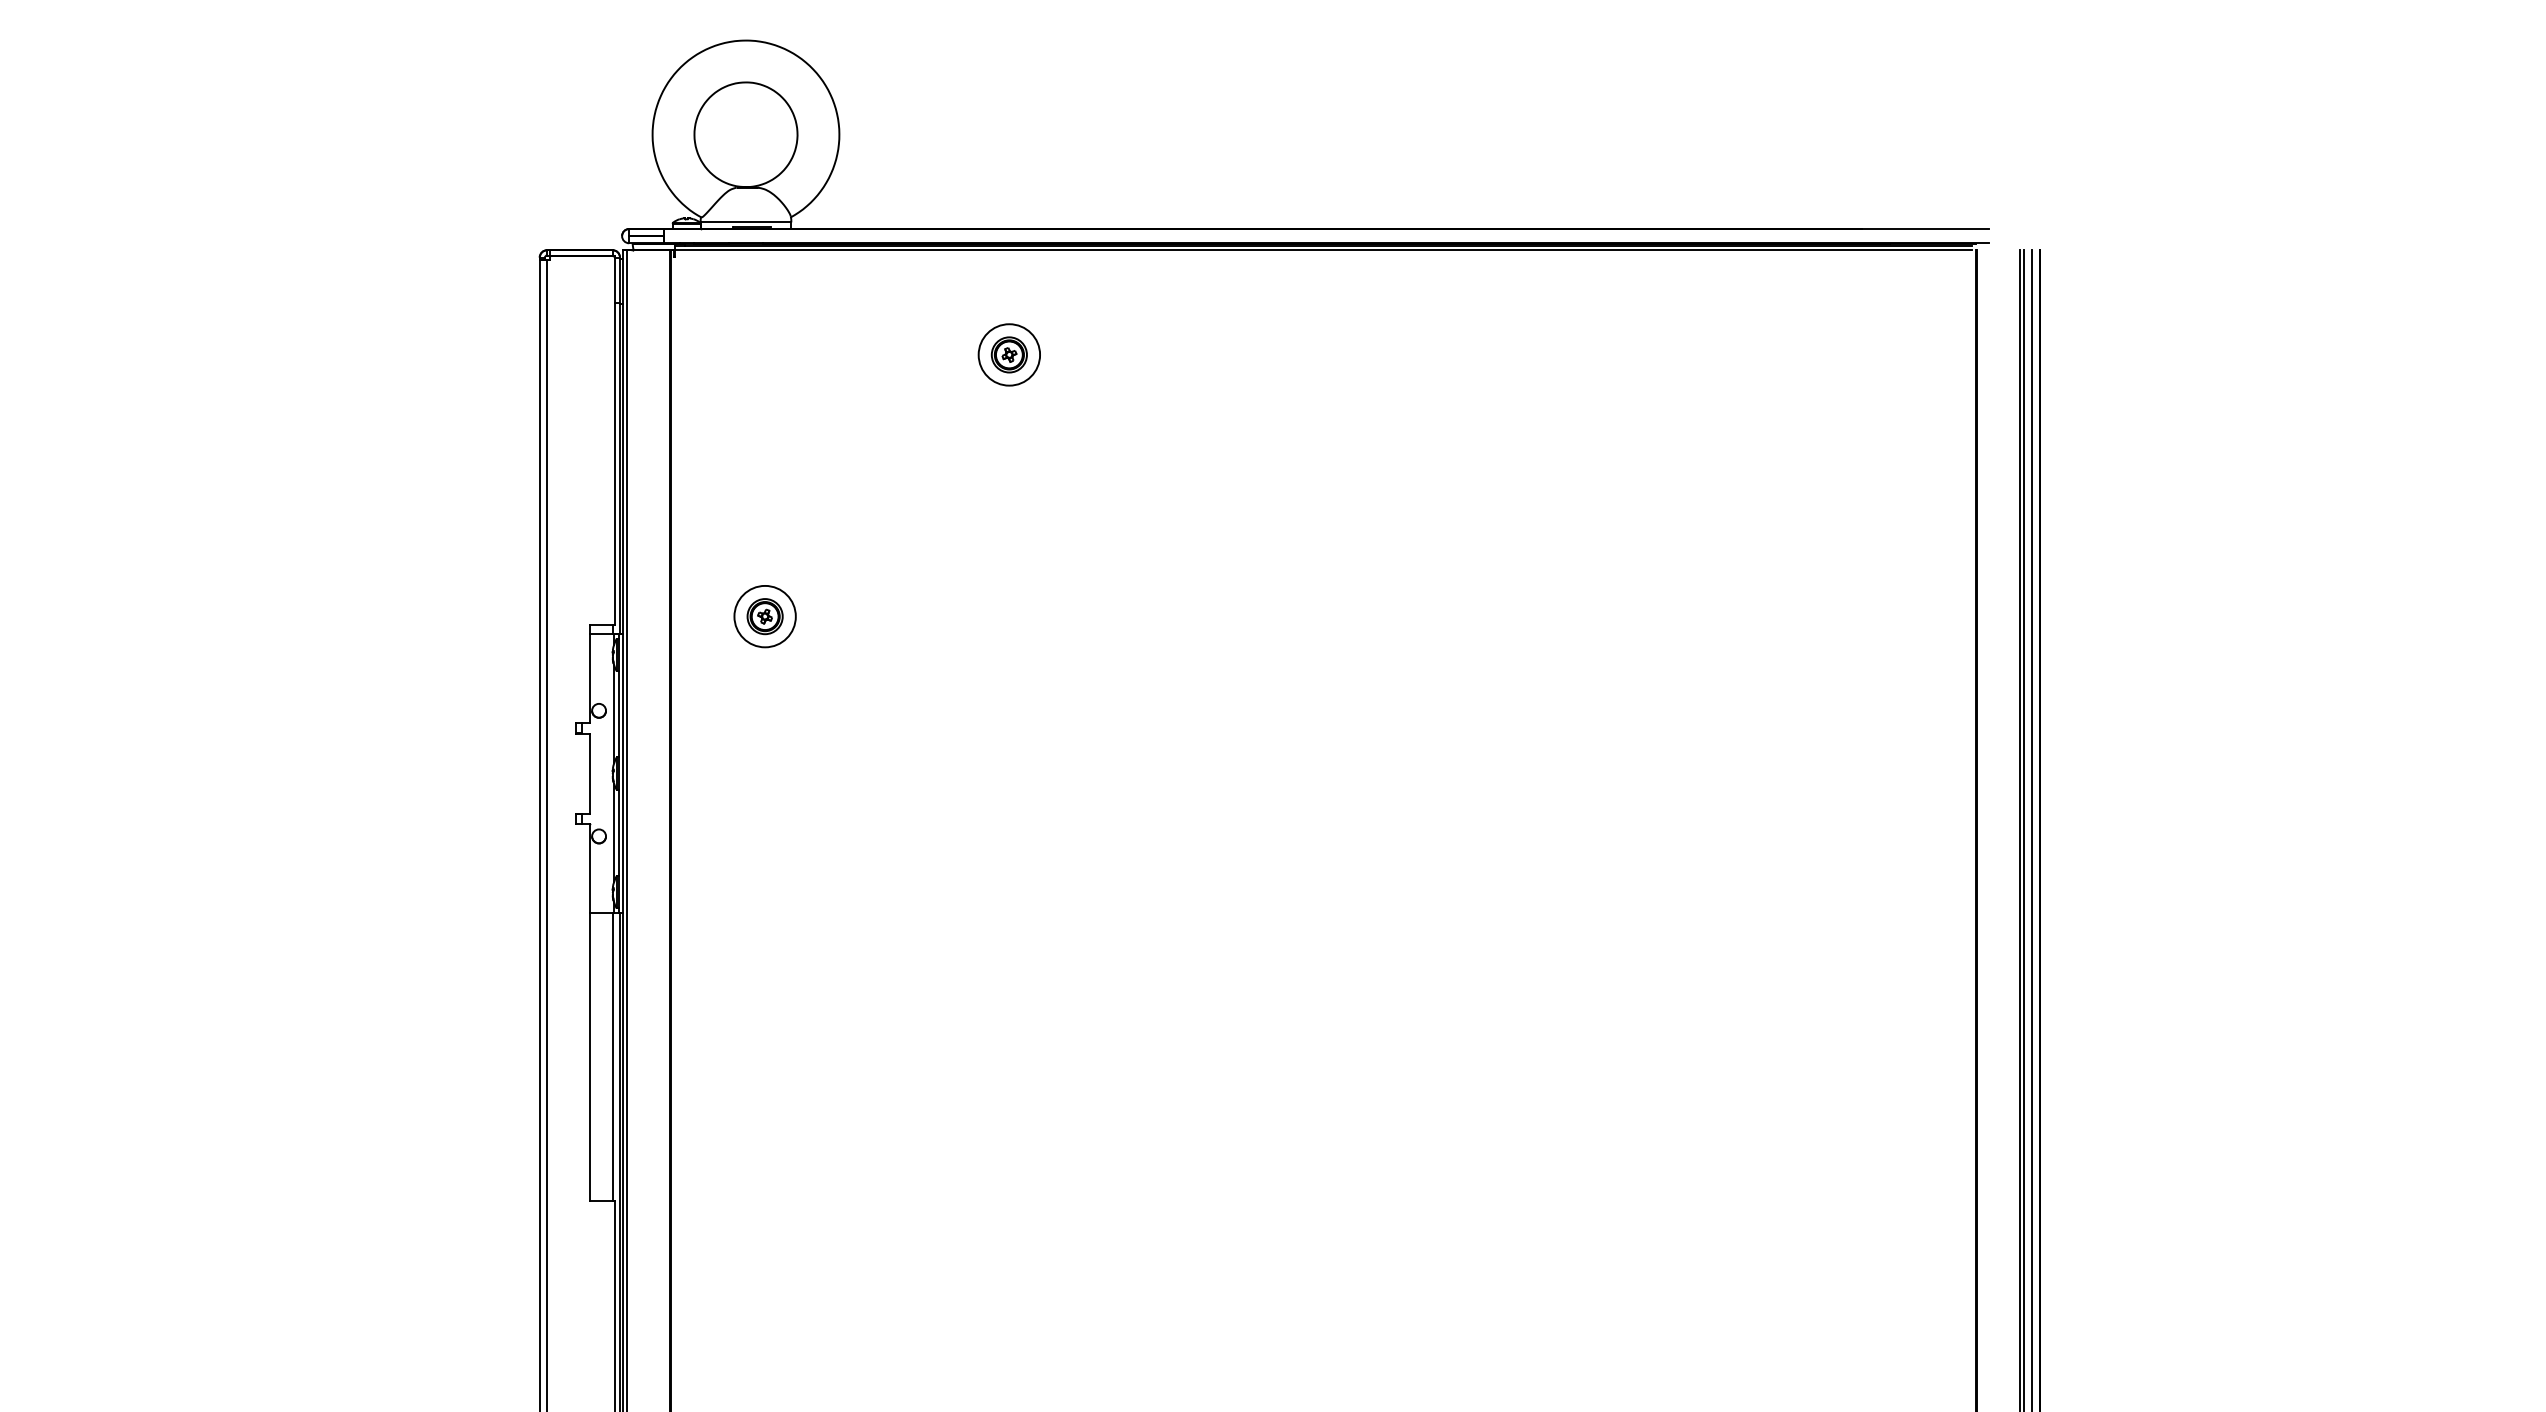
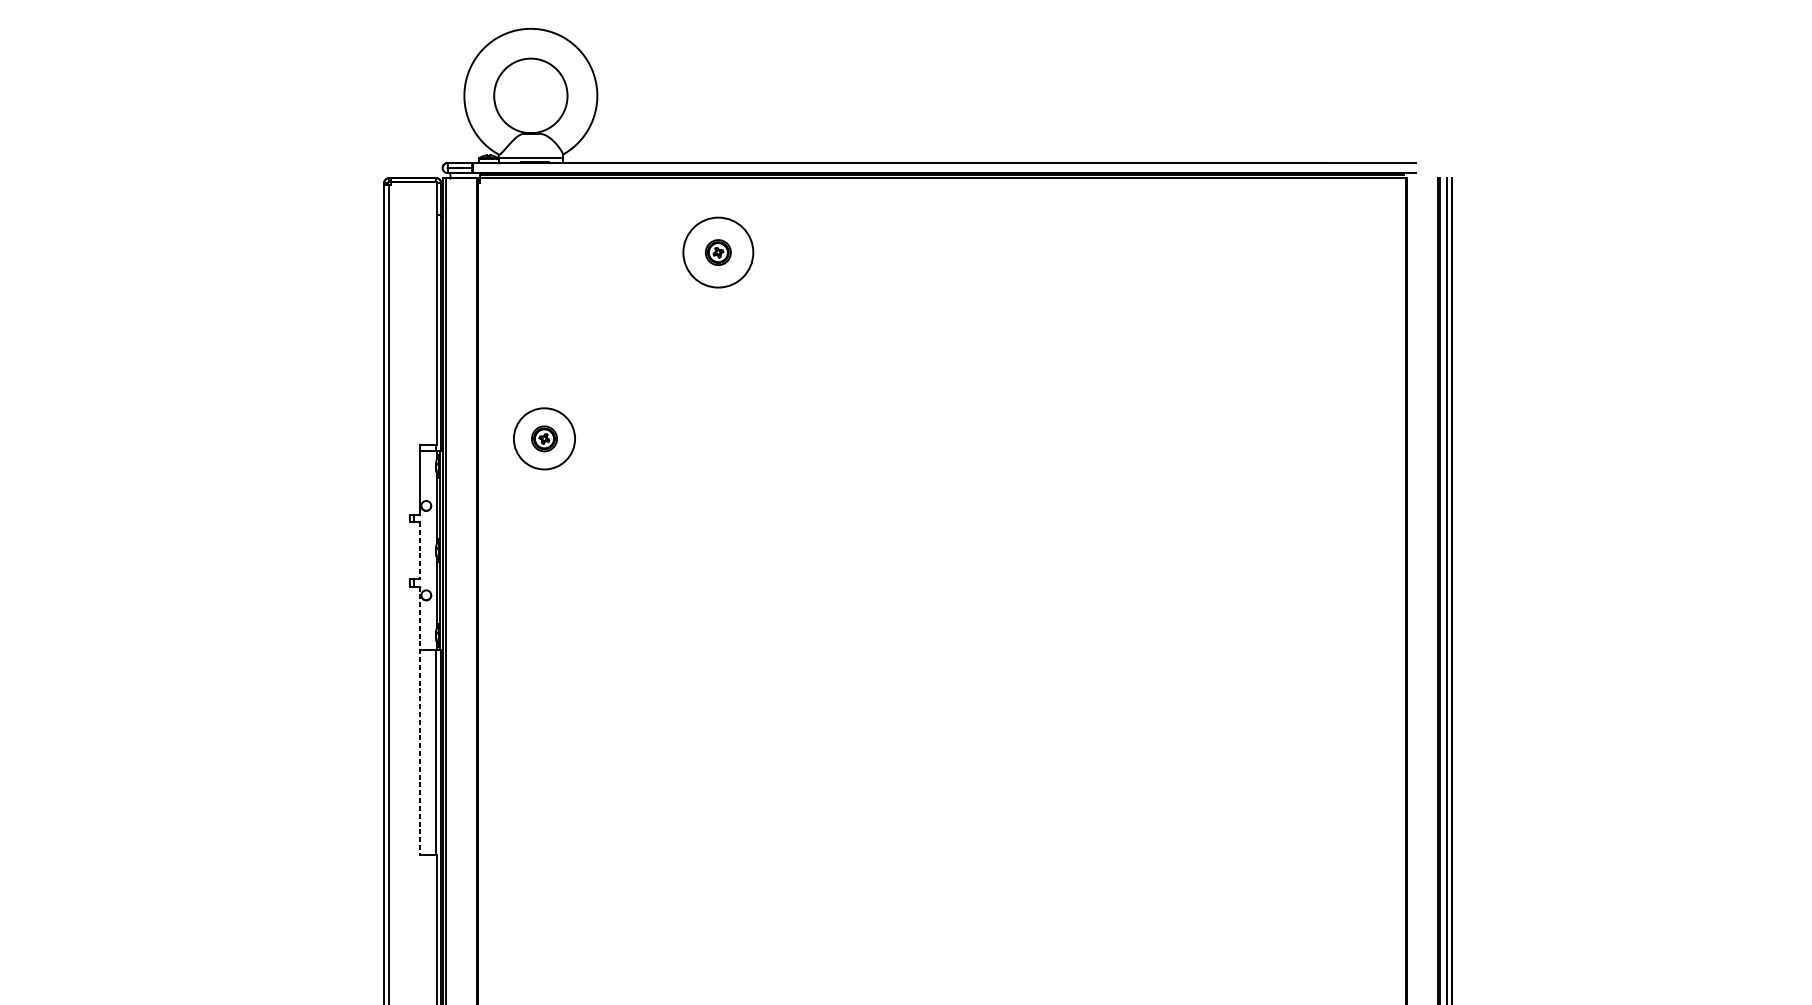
circle: (1009, 354) -> (718, 252), size x1.6
circle: (764, 616) -> (544, 438), size x1.4
line: (590, 774) -> (420, 551), solid -> dashed
line: (590, 1013) -> (420, 721), solid -> dashed

